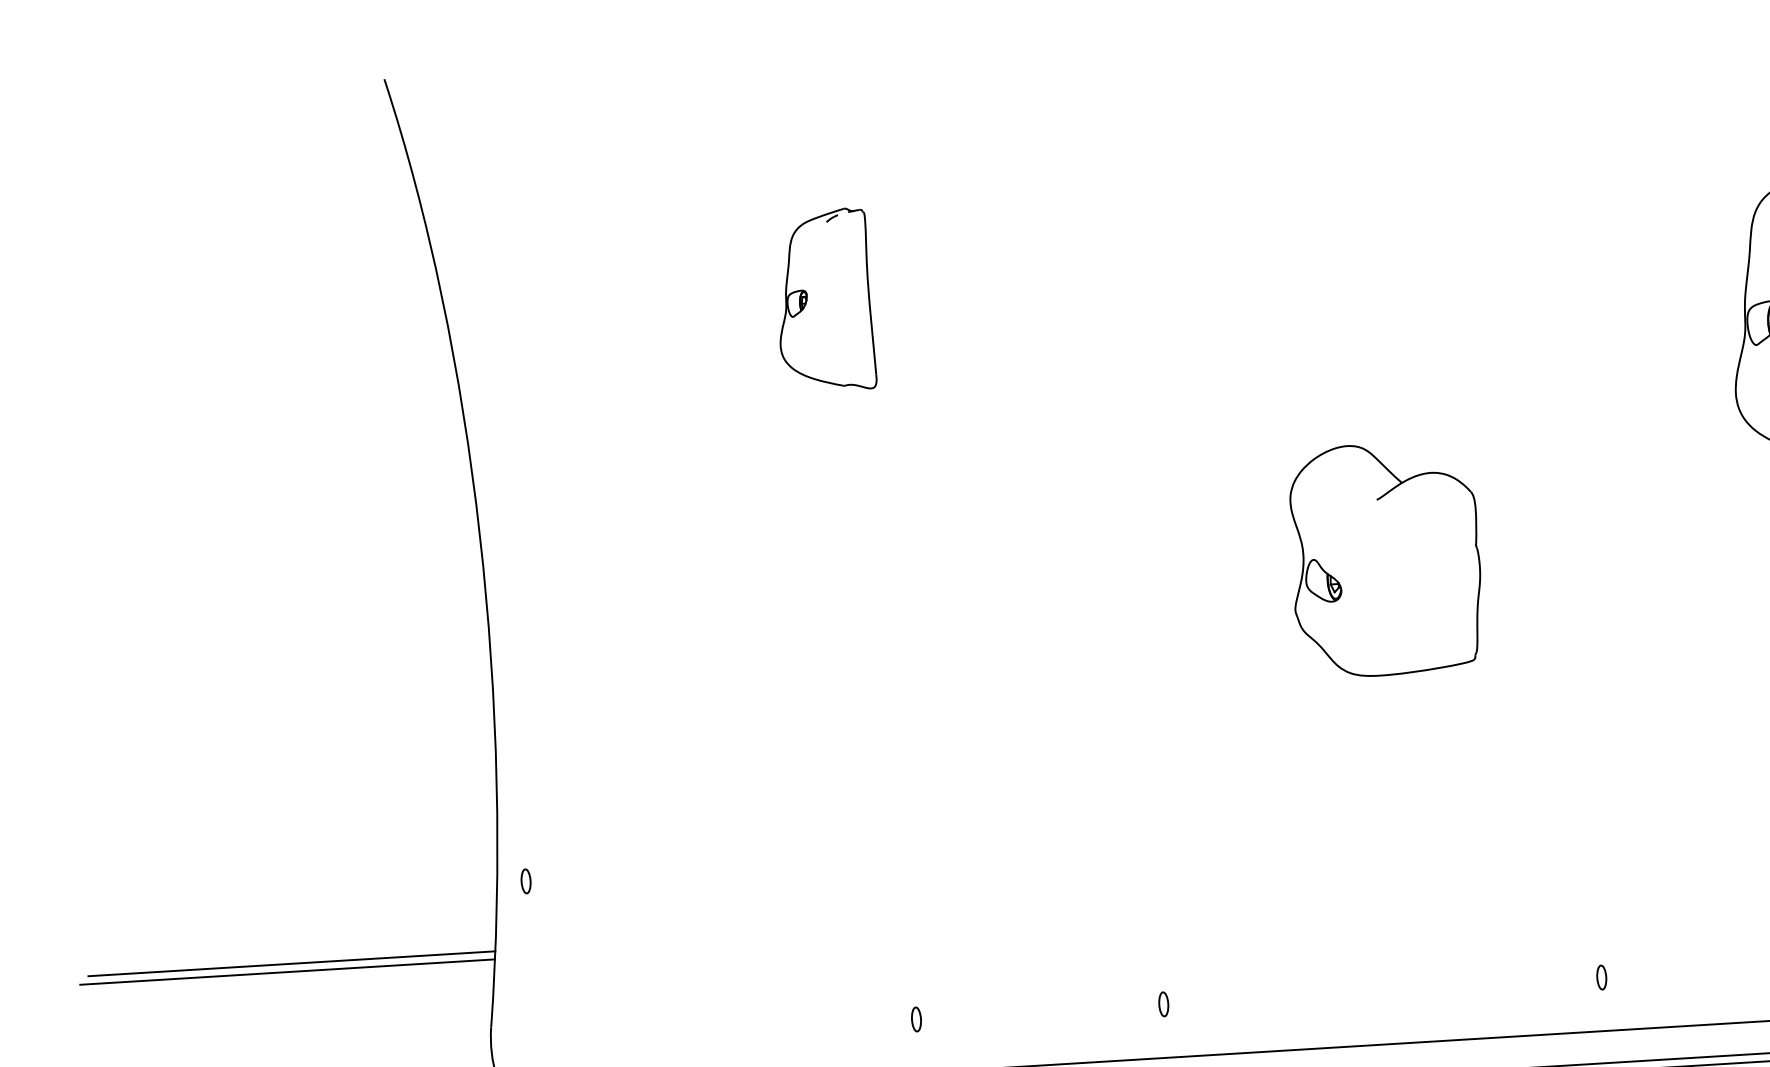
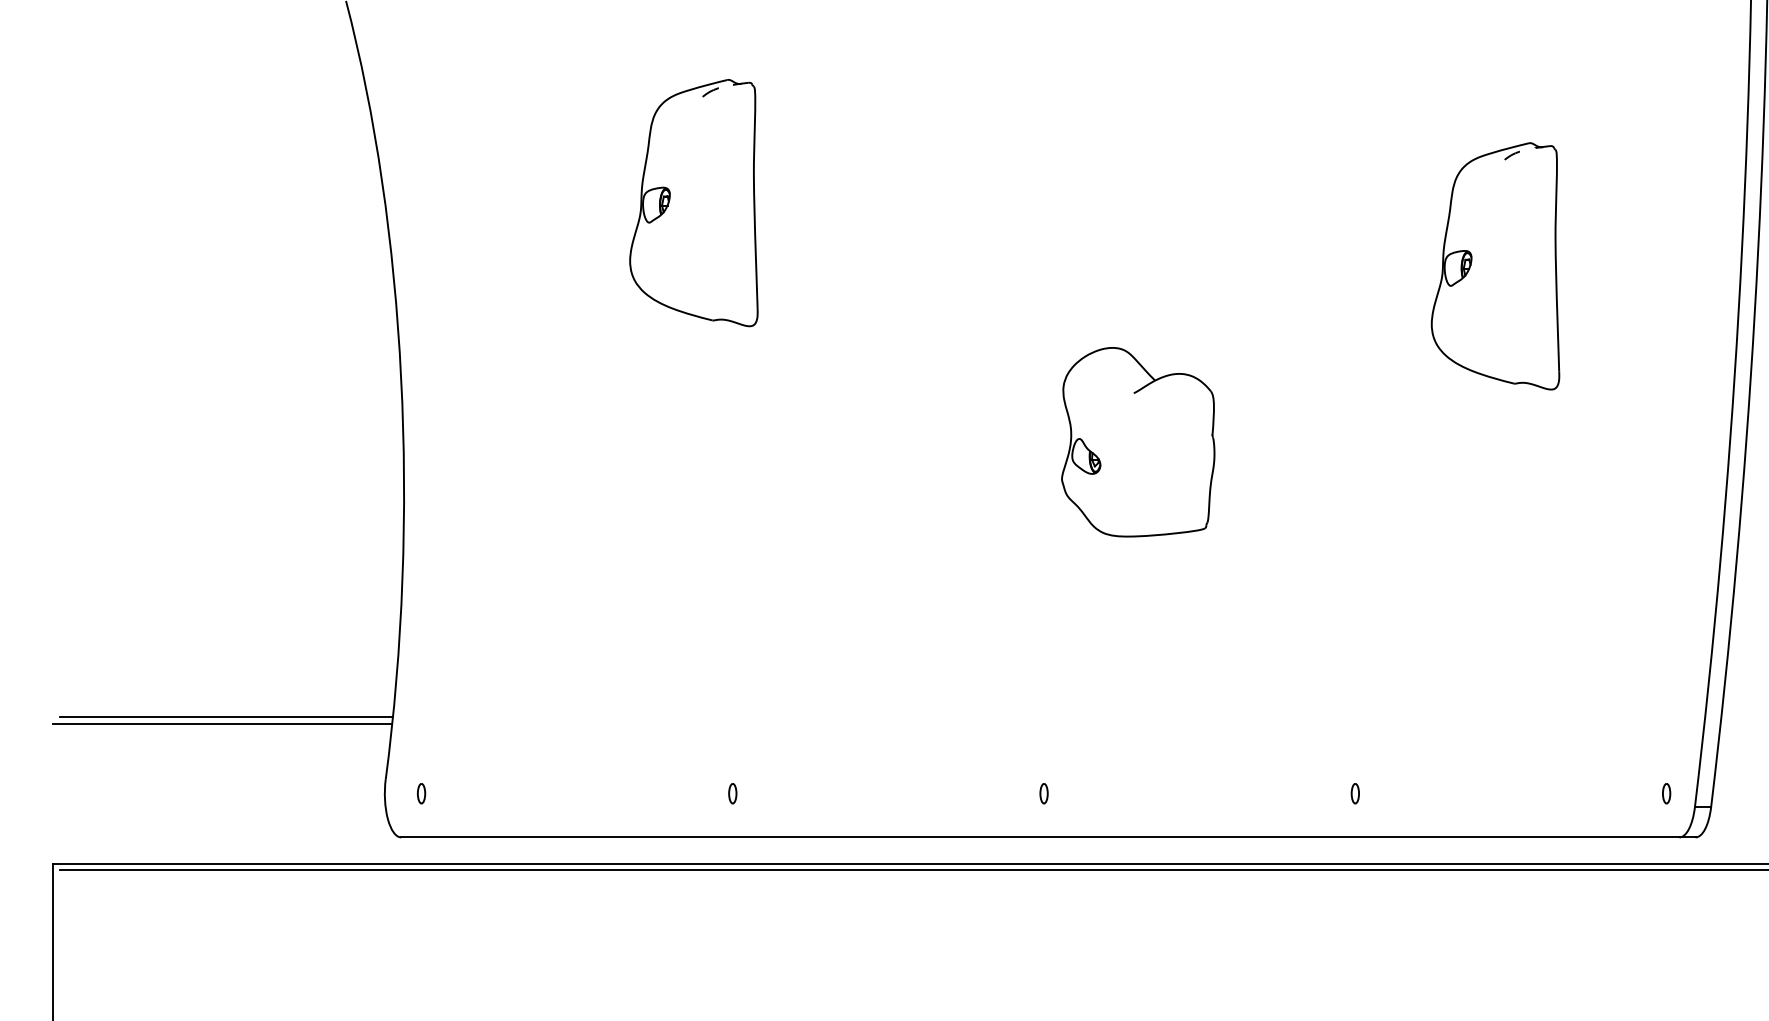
part: (824, 300) -> (693, 203), size x1.67
part: (526, 881) -> (421, 793), moved
part: (1600, 977) -> (1354, 793), moved
part: (1163, 1004) -> (1043, 793), moved

